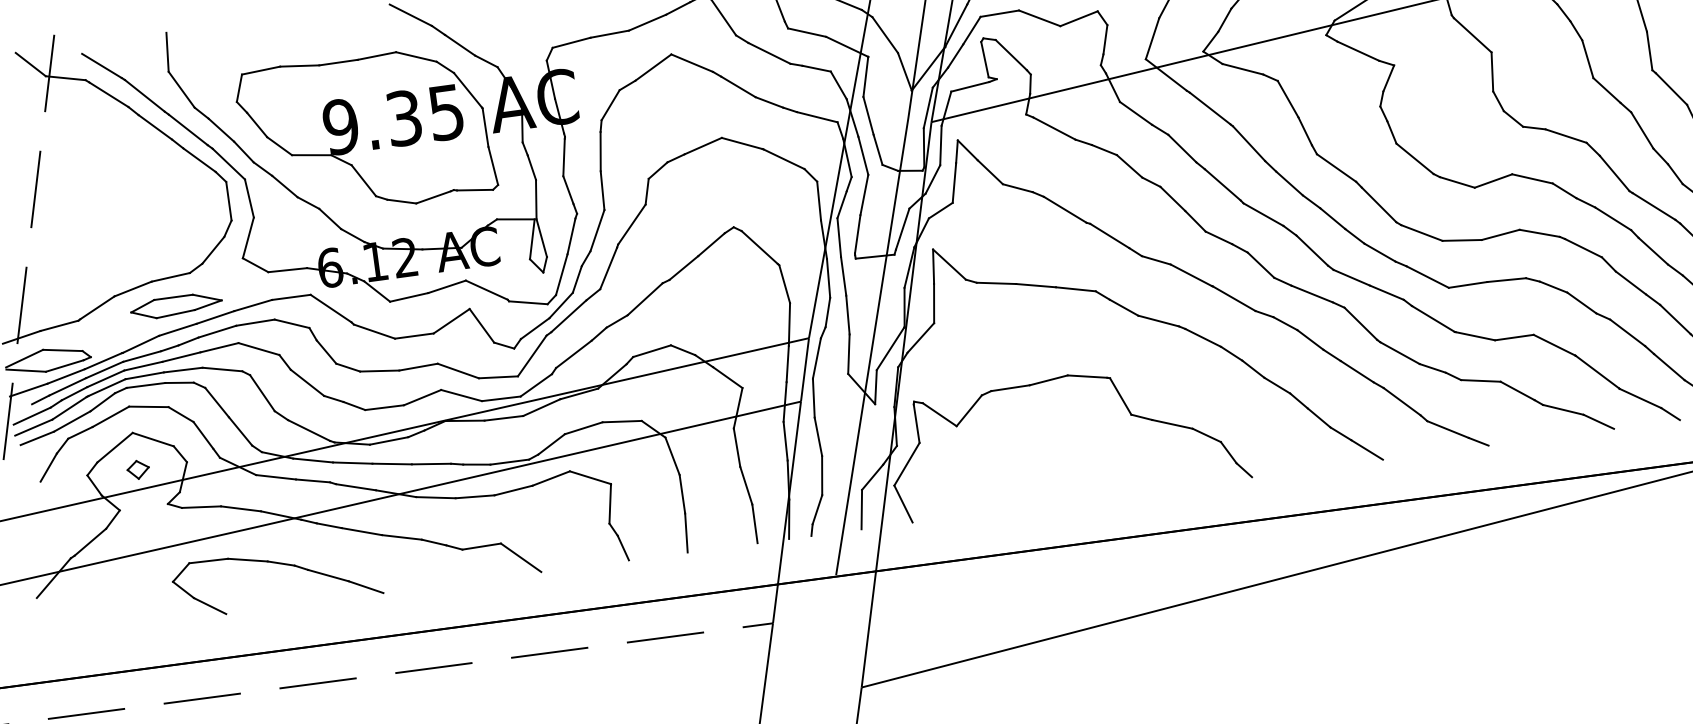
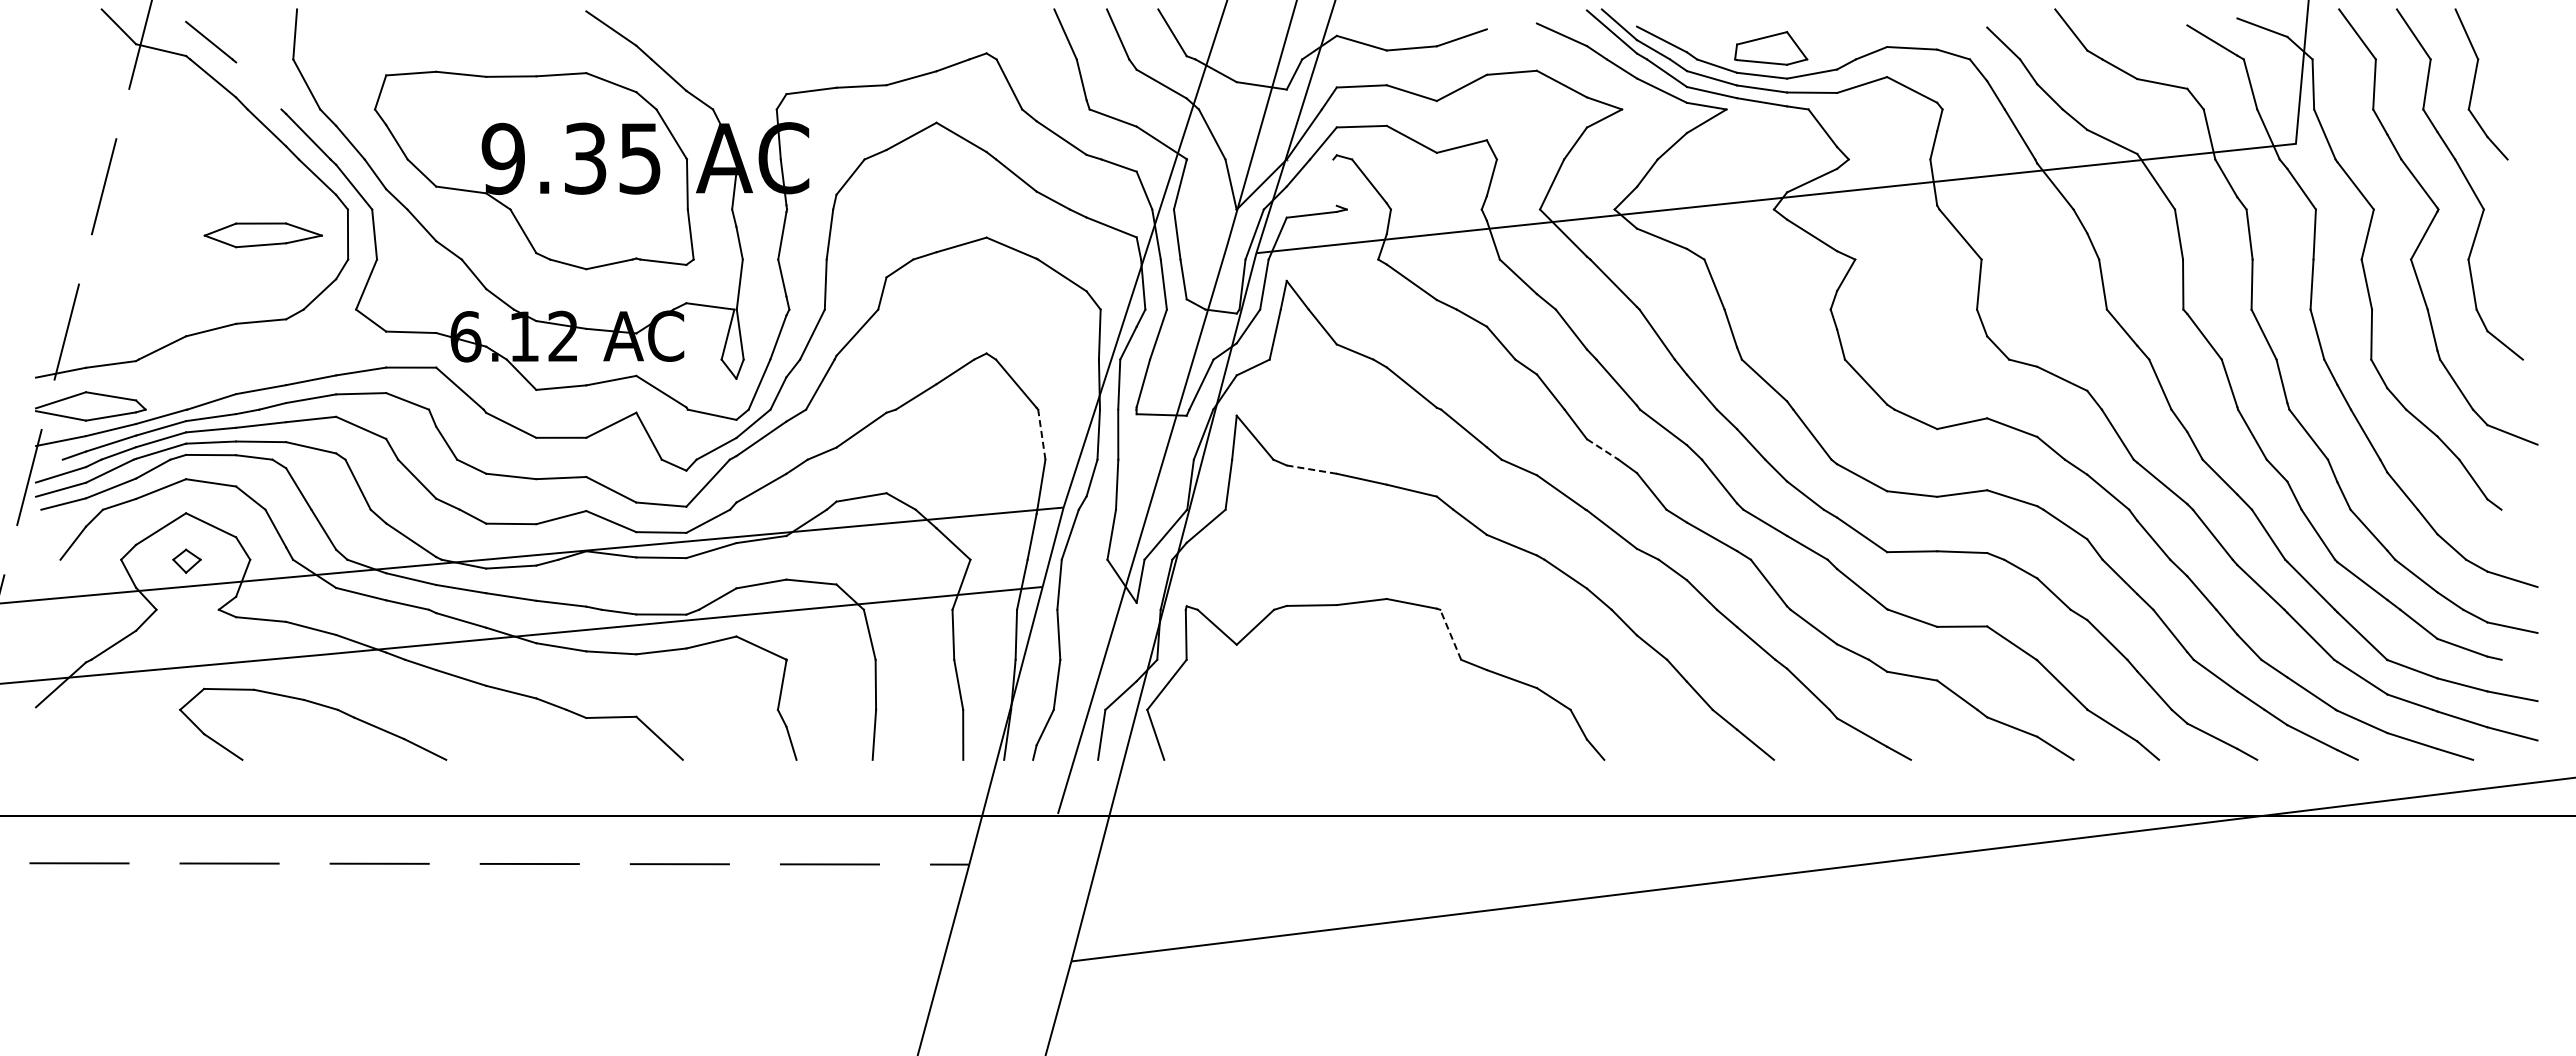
line: (984, 59) -> (1334, 182), removed
line: (144, 95) -> (258, 85), removed
line: (1218, 237) -> (1602, 449), solid -> dashed
line: (996, 283) -> (1311, 469), solid -> dashed
line: (784, 284) -> (1041, 434), solid -> dashed
part: (175, 306) -> (262, 235), moved
line: (1120, 396) -> (1450, 634), solid -> dashed
part: (279, 564) -> (318, 705), moved

